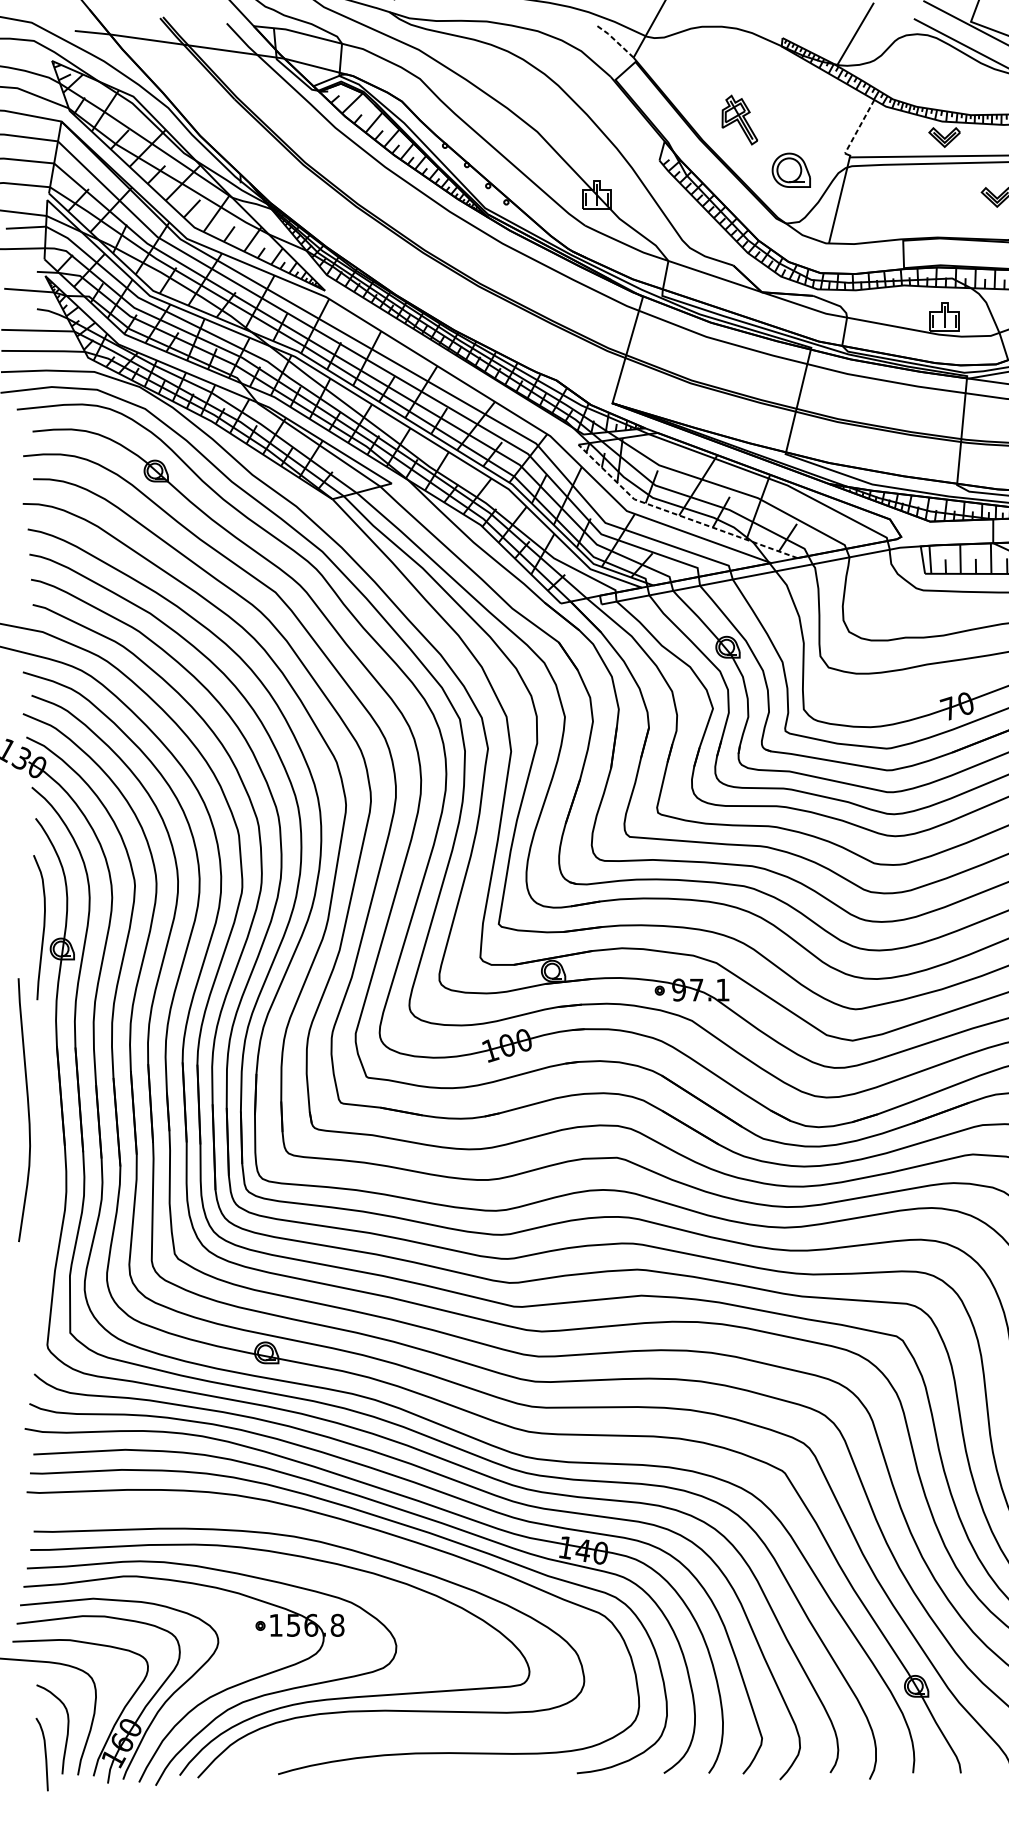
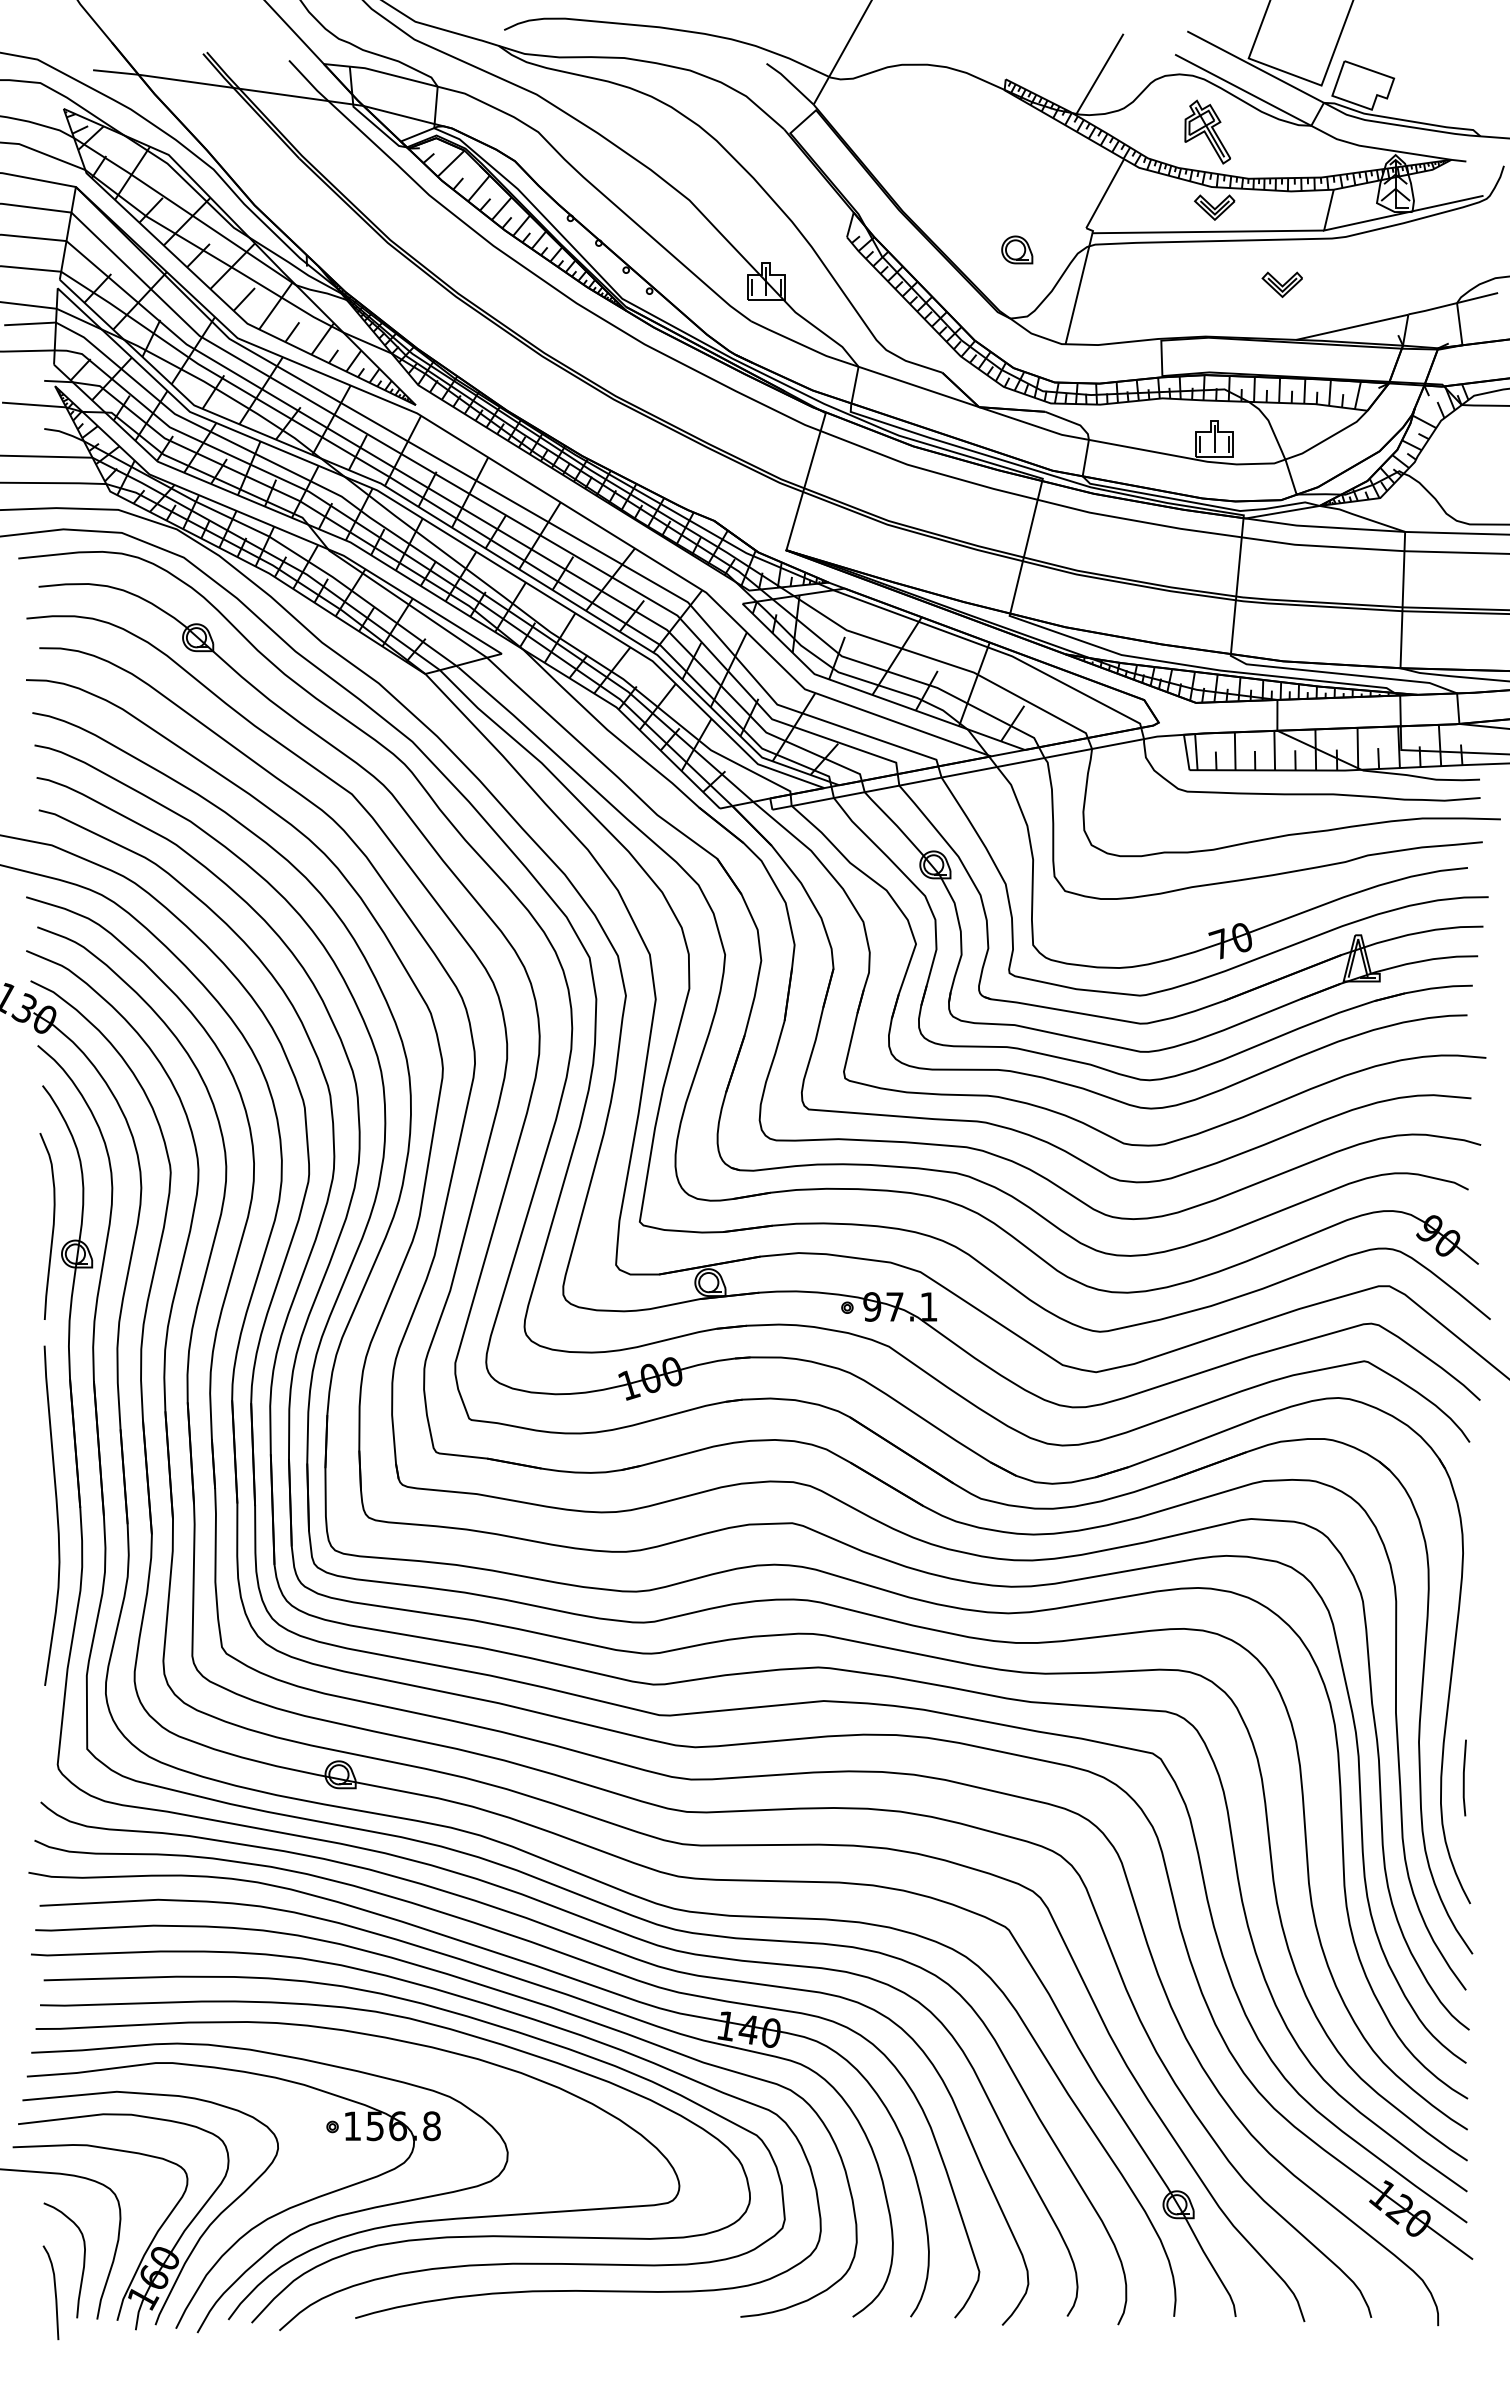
line: (615, 40) -> (790, 82), dashed -> solid
part: (739, 119) -> (1207, 131), moved
line: (859, 127) -> (1104, 194), dashed -> solid
part: (791, 170) -> (1017, 249), size x0.62
line: (679, 515) -> (872, 695), dashed -> solid
curve: (27, 1109) -> (56, 1515), moved
curve: (334, 1735) -> (427, 2268), added

